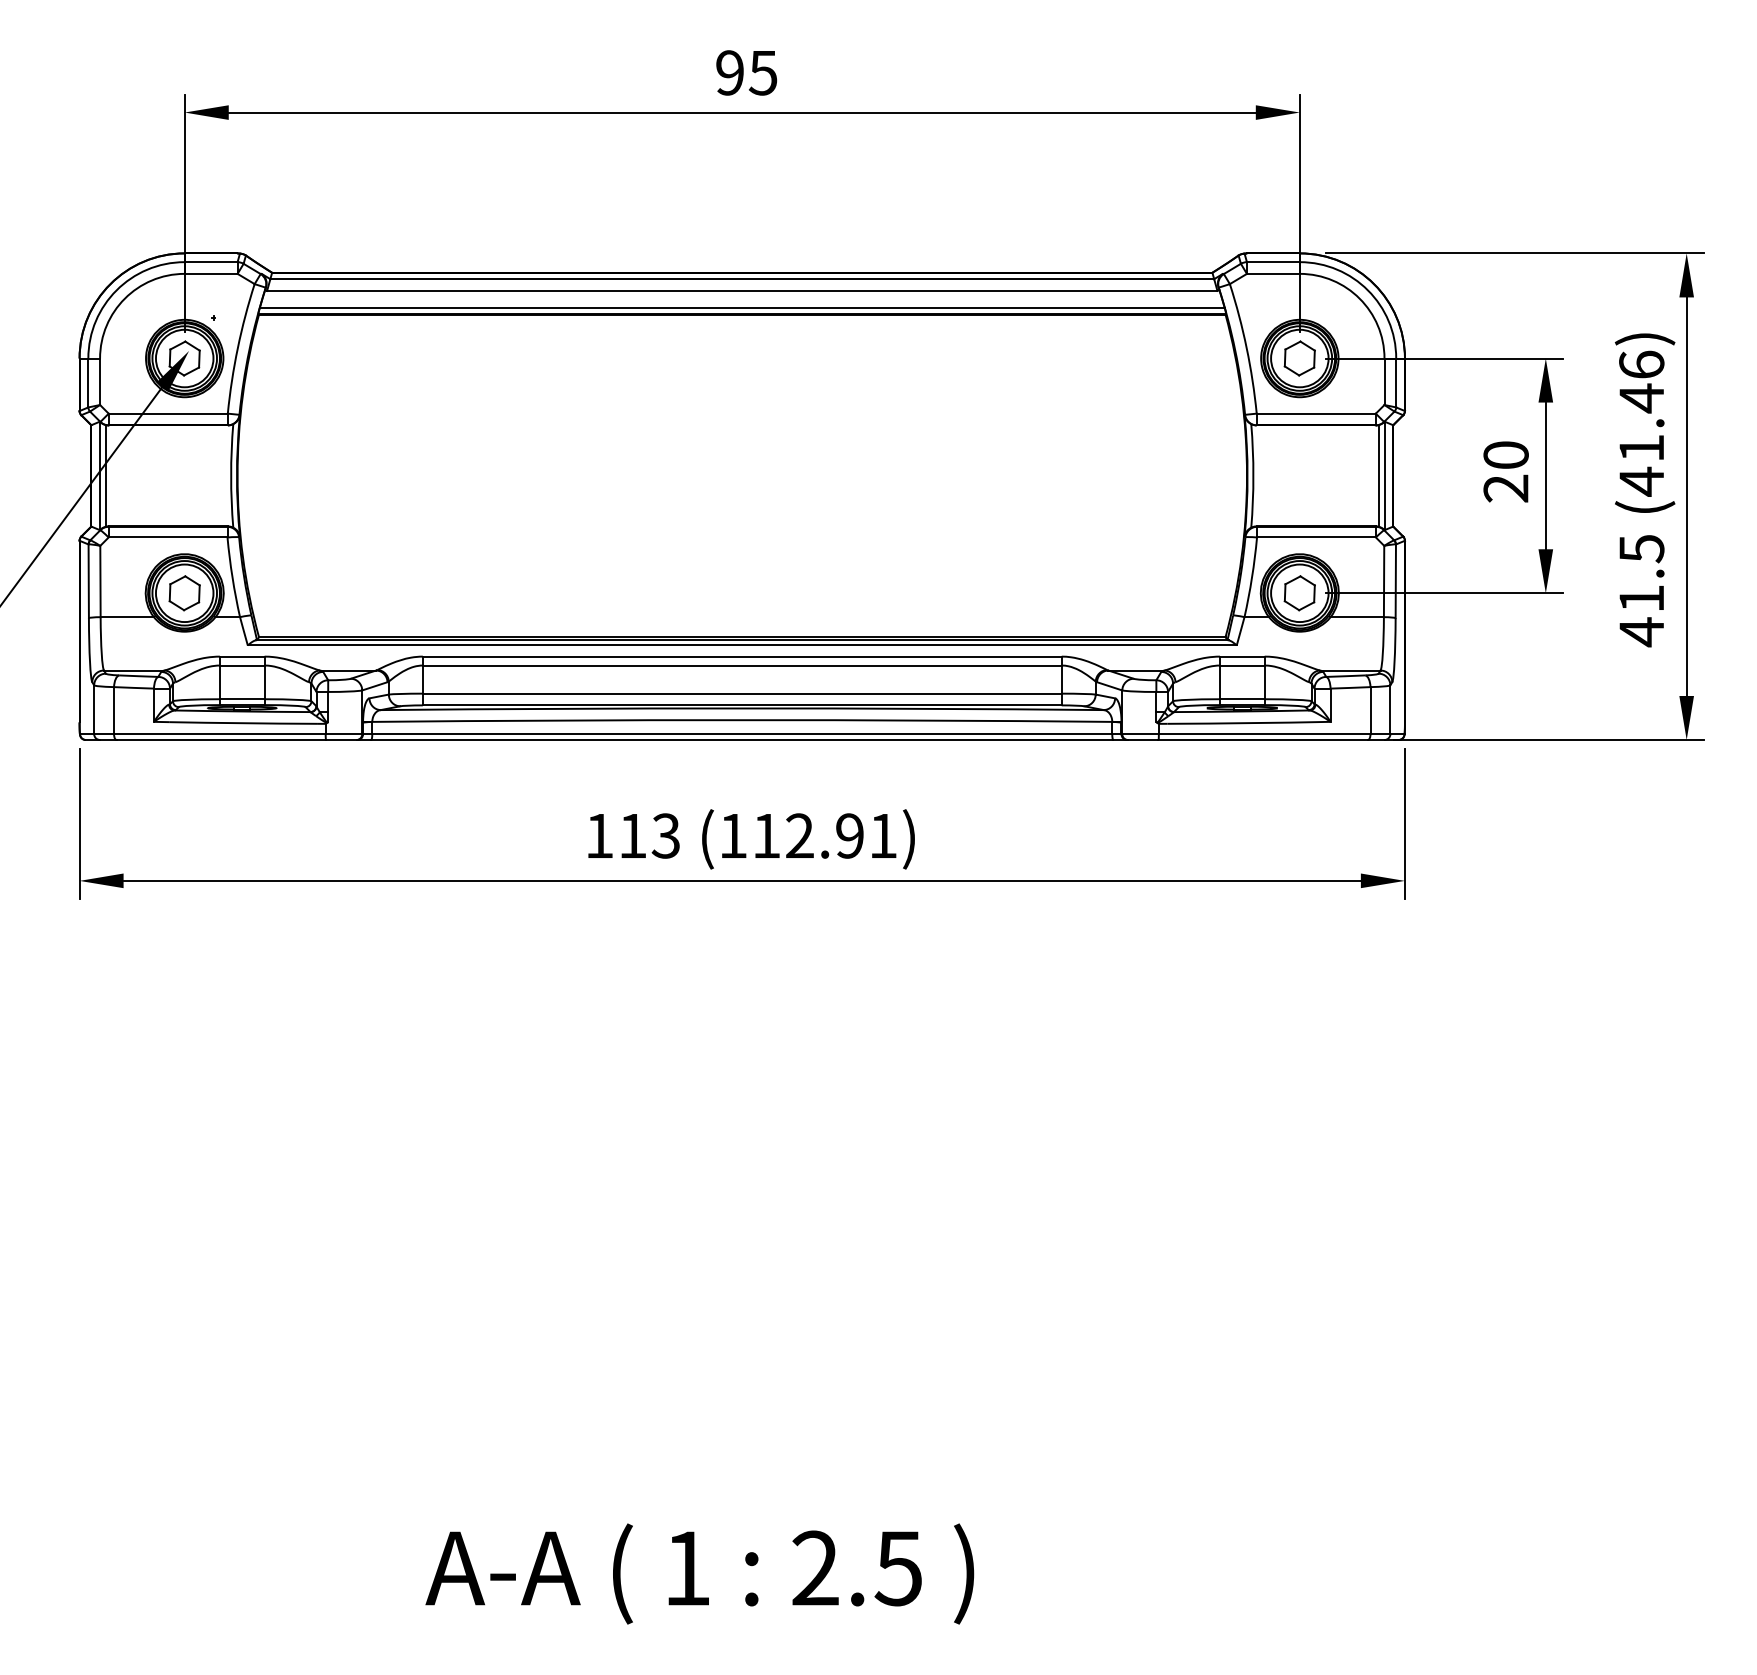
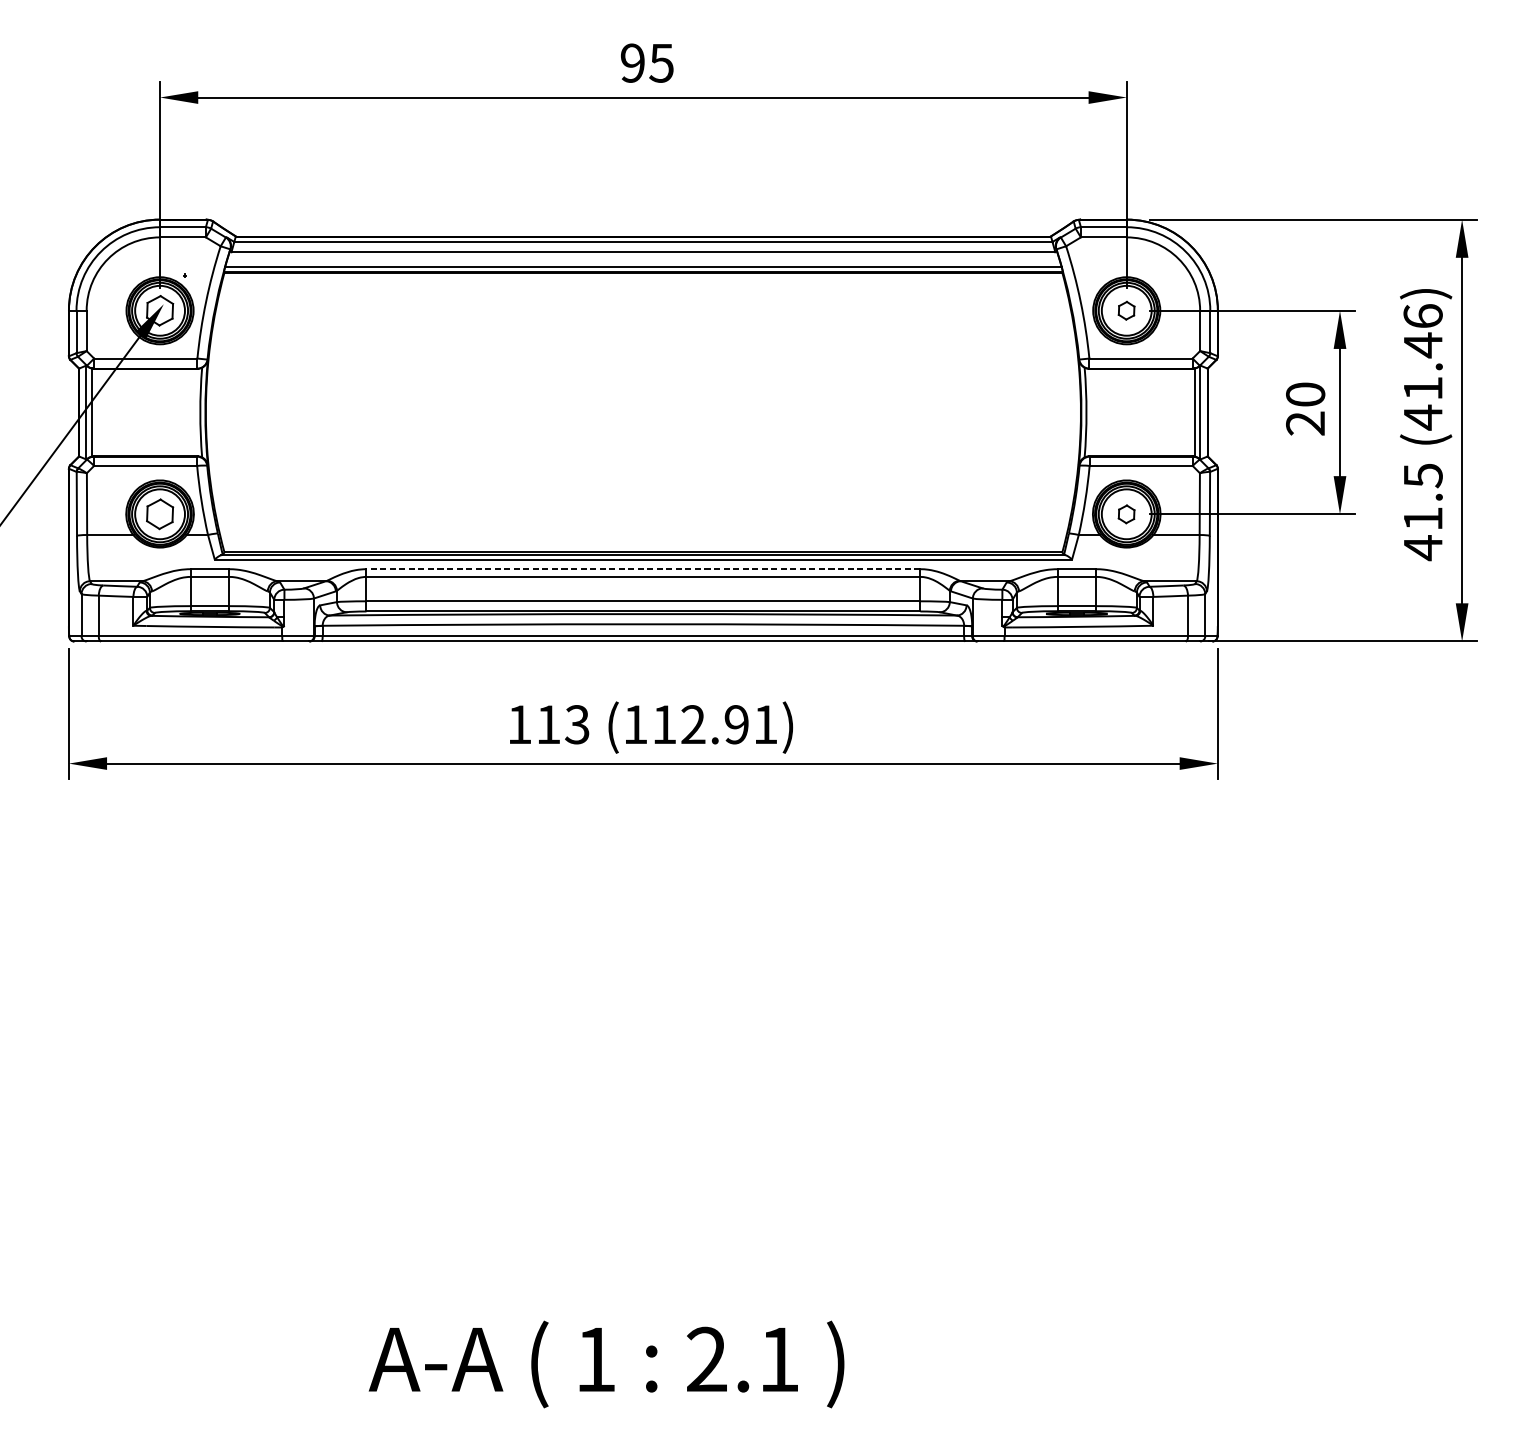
part: (1299, 358) -> (1126, 310), size x0.6
part: (1299, 593) -> (1126, 514), size x0.6
line: (741, 656) -> (642, 569), solid -> dashed
text: (897, 1568) -> (777, 1359), 2.5 -> 2.1

